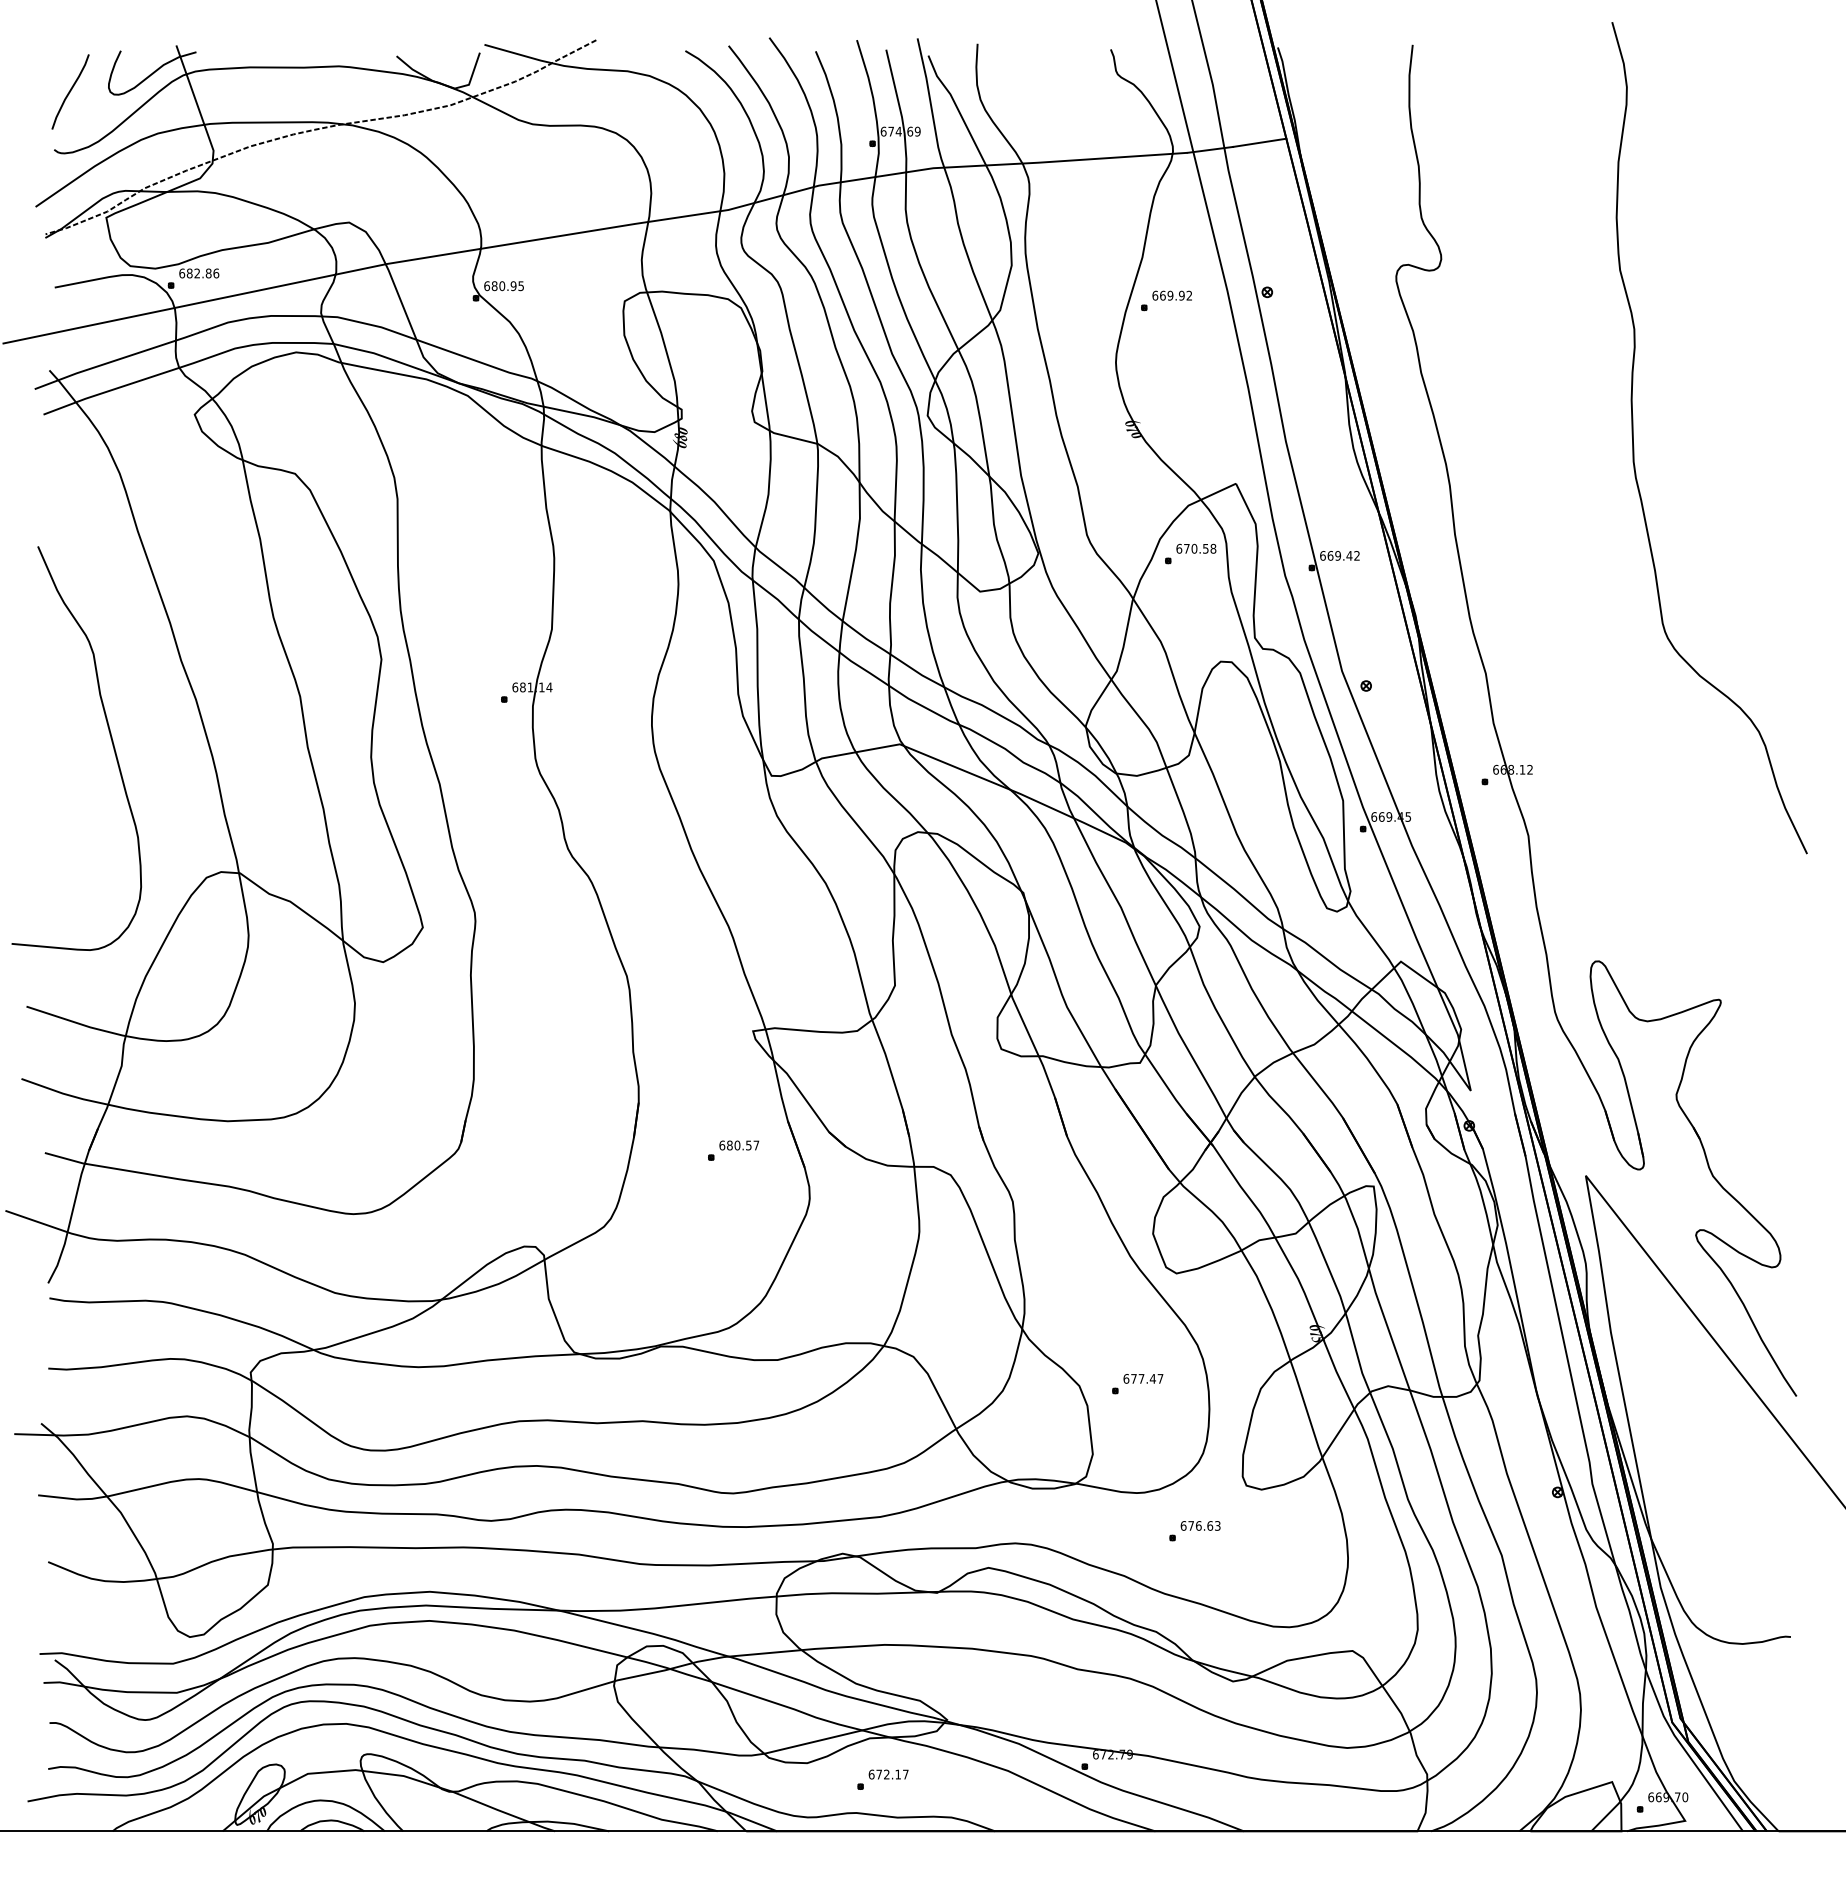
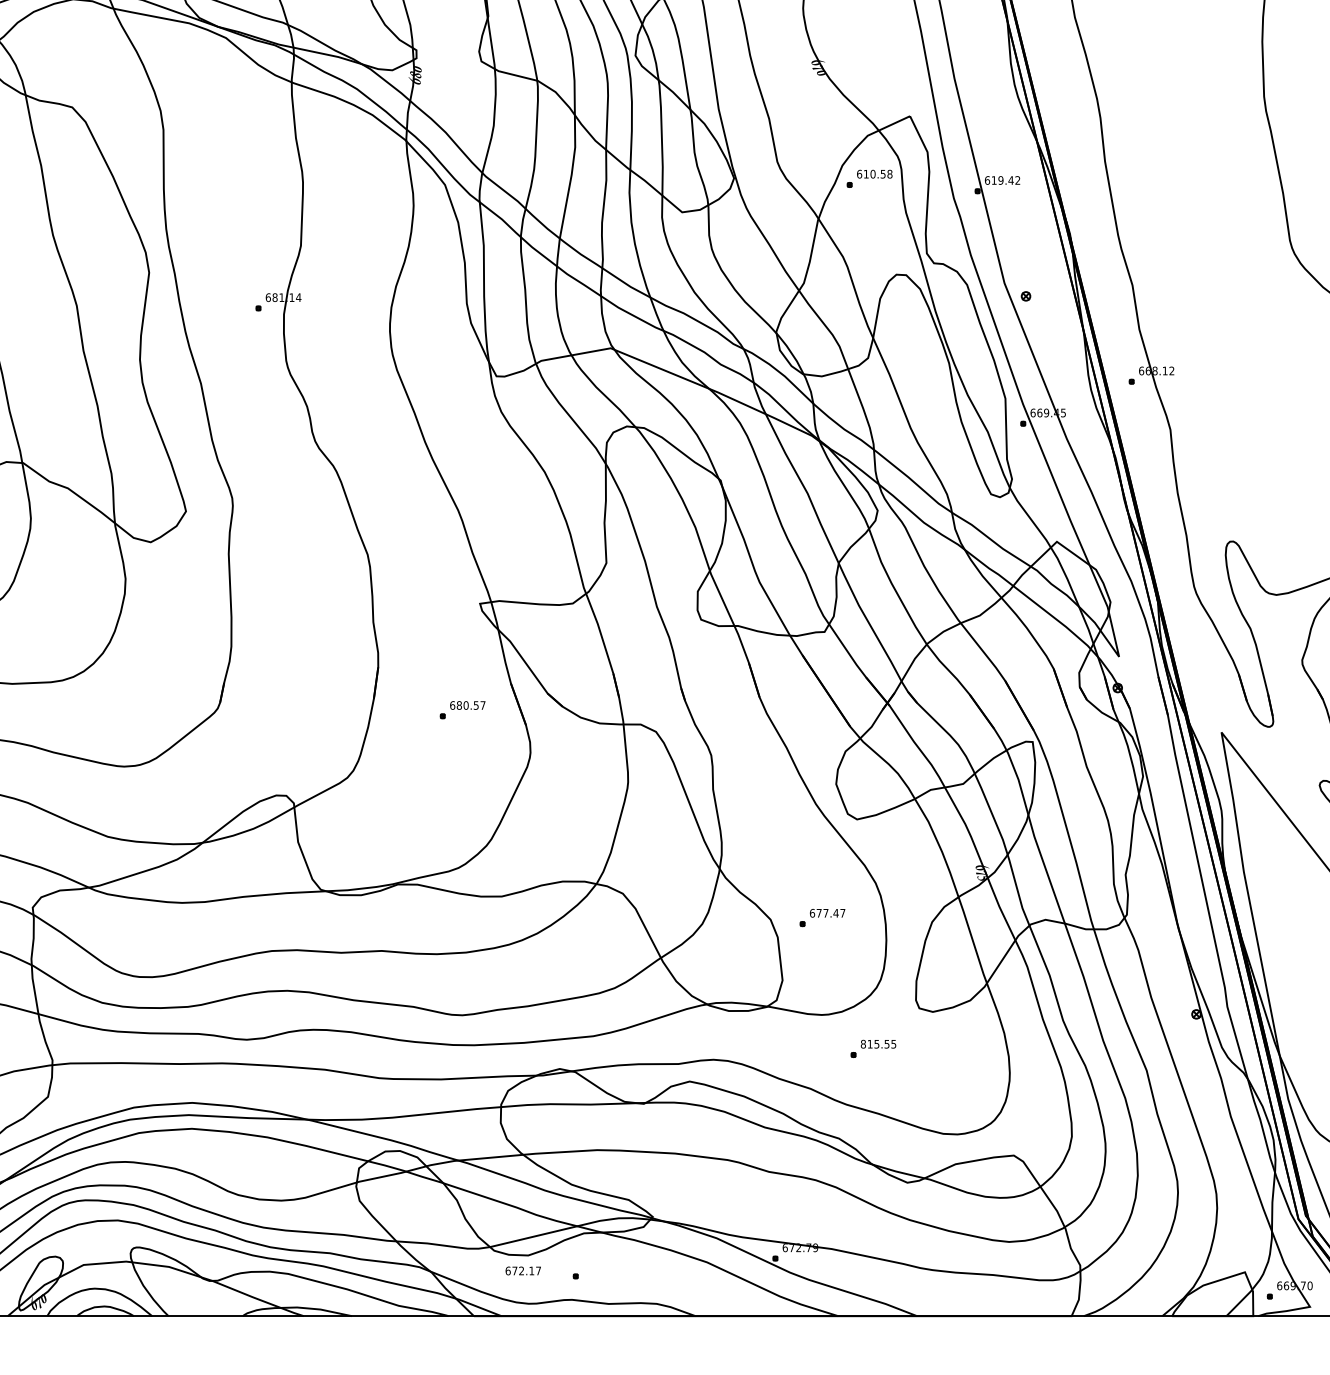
text: (1186, 548) -> (865, 173), 670.58 -> 610.58
text: (1330, 555) -> (994, 180), 669.42 -> 619.42
text: (1200, 1525) -> (878, 1043), 676.63 -> 815.55
text: (888, 1774) -> (523, 1270), moved

